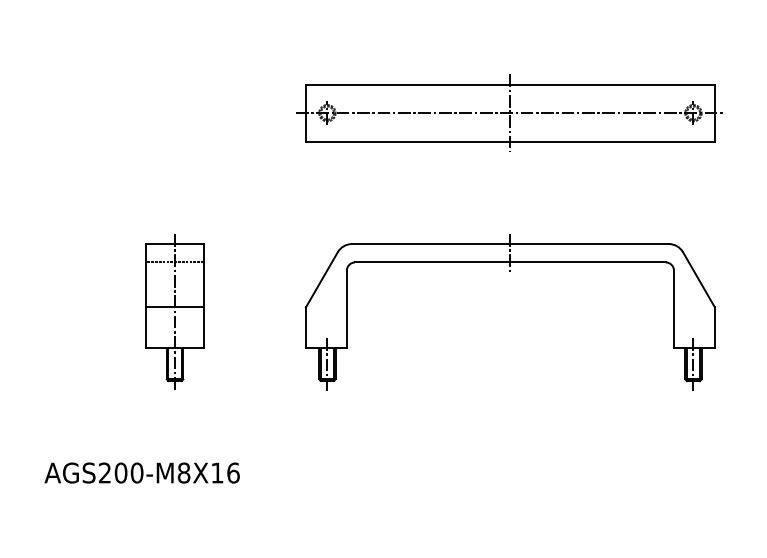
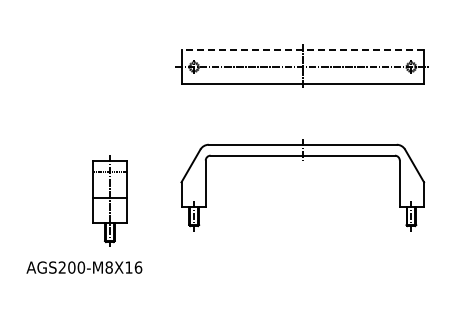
line: (509, 85) -> (302, 50), solid -> dashed
part: (174, 311) -> (109, 200), moved
text: (142, 472) -> (84, 267), moved

